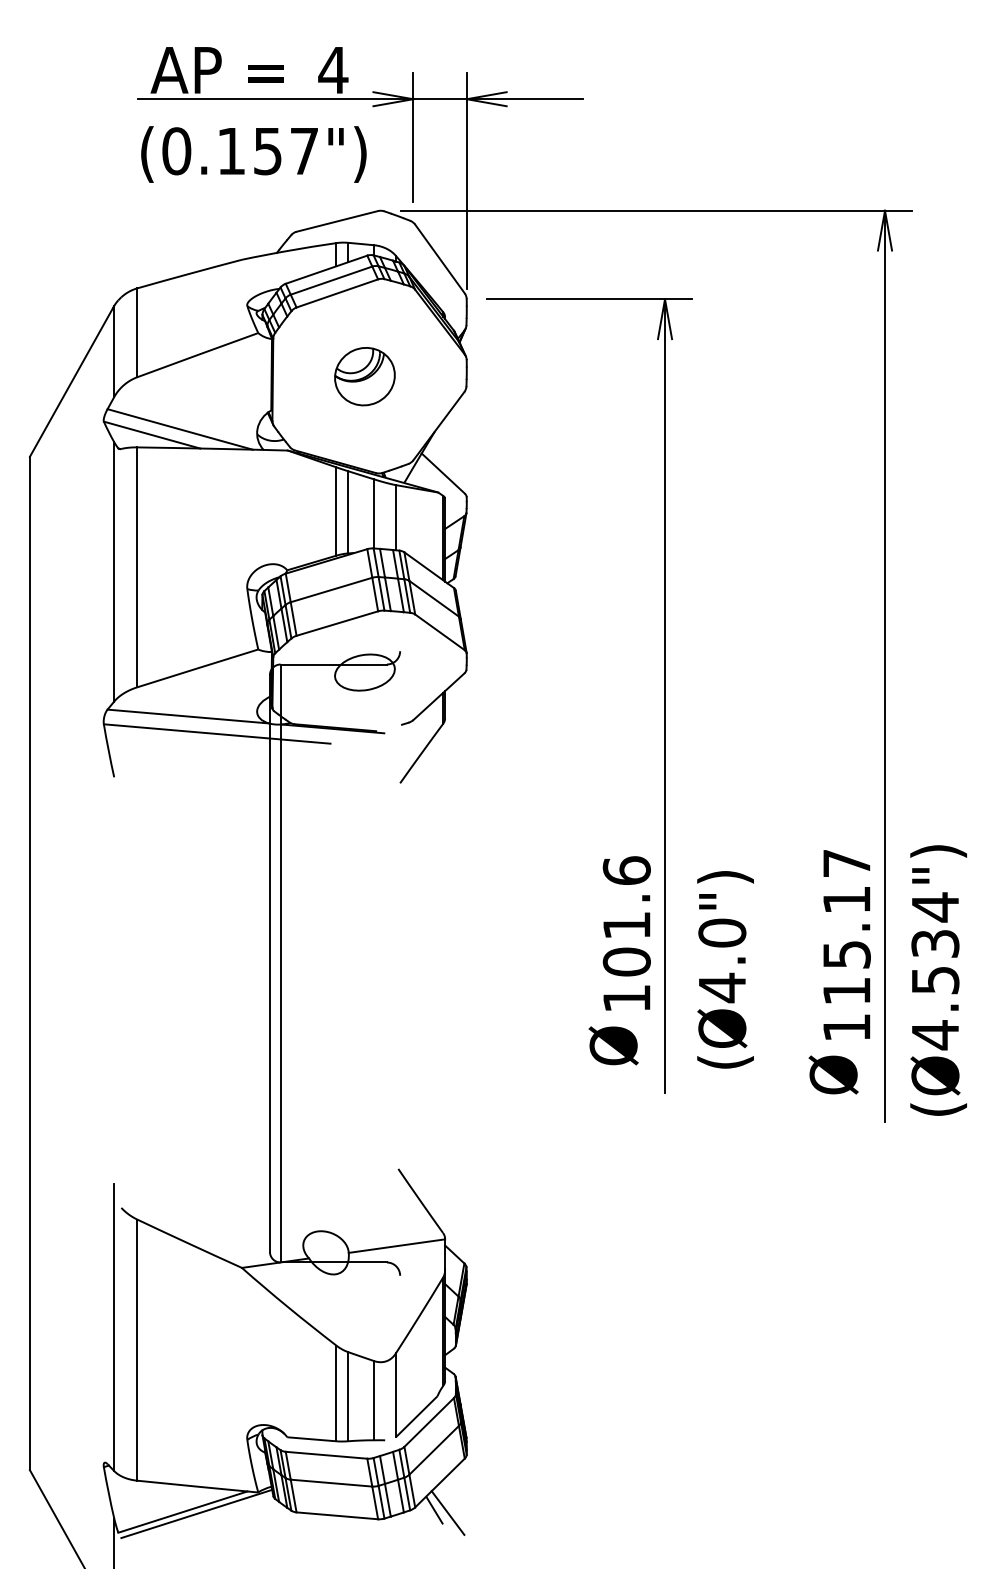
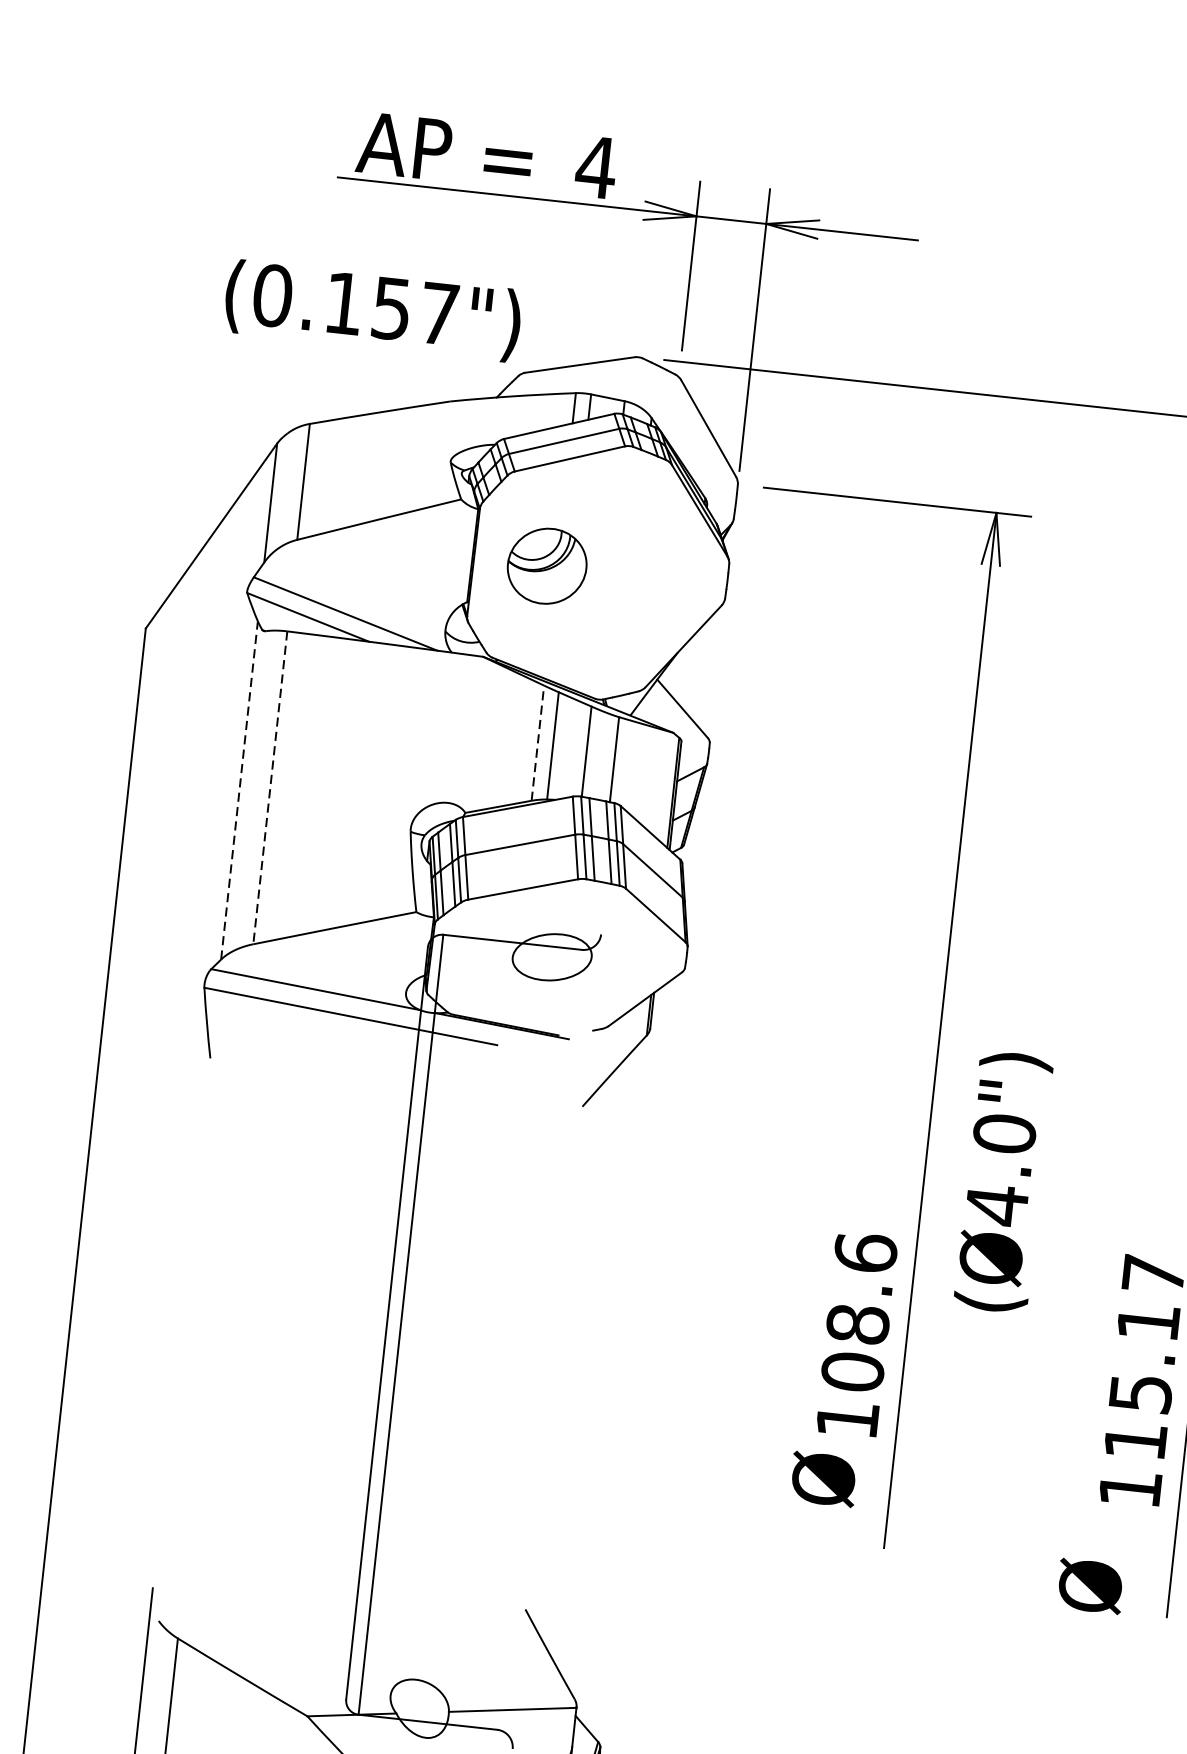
text: (253, 154) -> (372, 310), moved
part: (364, 376) -> (546, 565), moved
line: (336, 511) -> (537, 743), solid -> dashed
line: (137, 567) -> (270, 788), solid -> dashed
line: (114, 571) -> (239, 789), solid -> dashed
text: (626, 925) -> (857, 1324), 101.6 -> 108.6
text: (725, 969) -> (1003, 1181), moved
text: (833, 1074) -> (1090, 1585), moved

